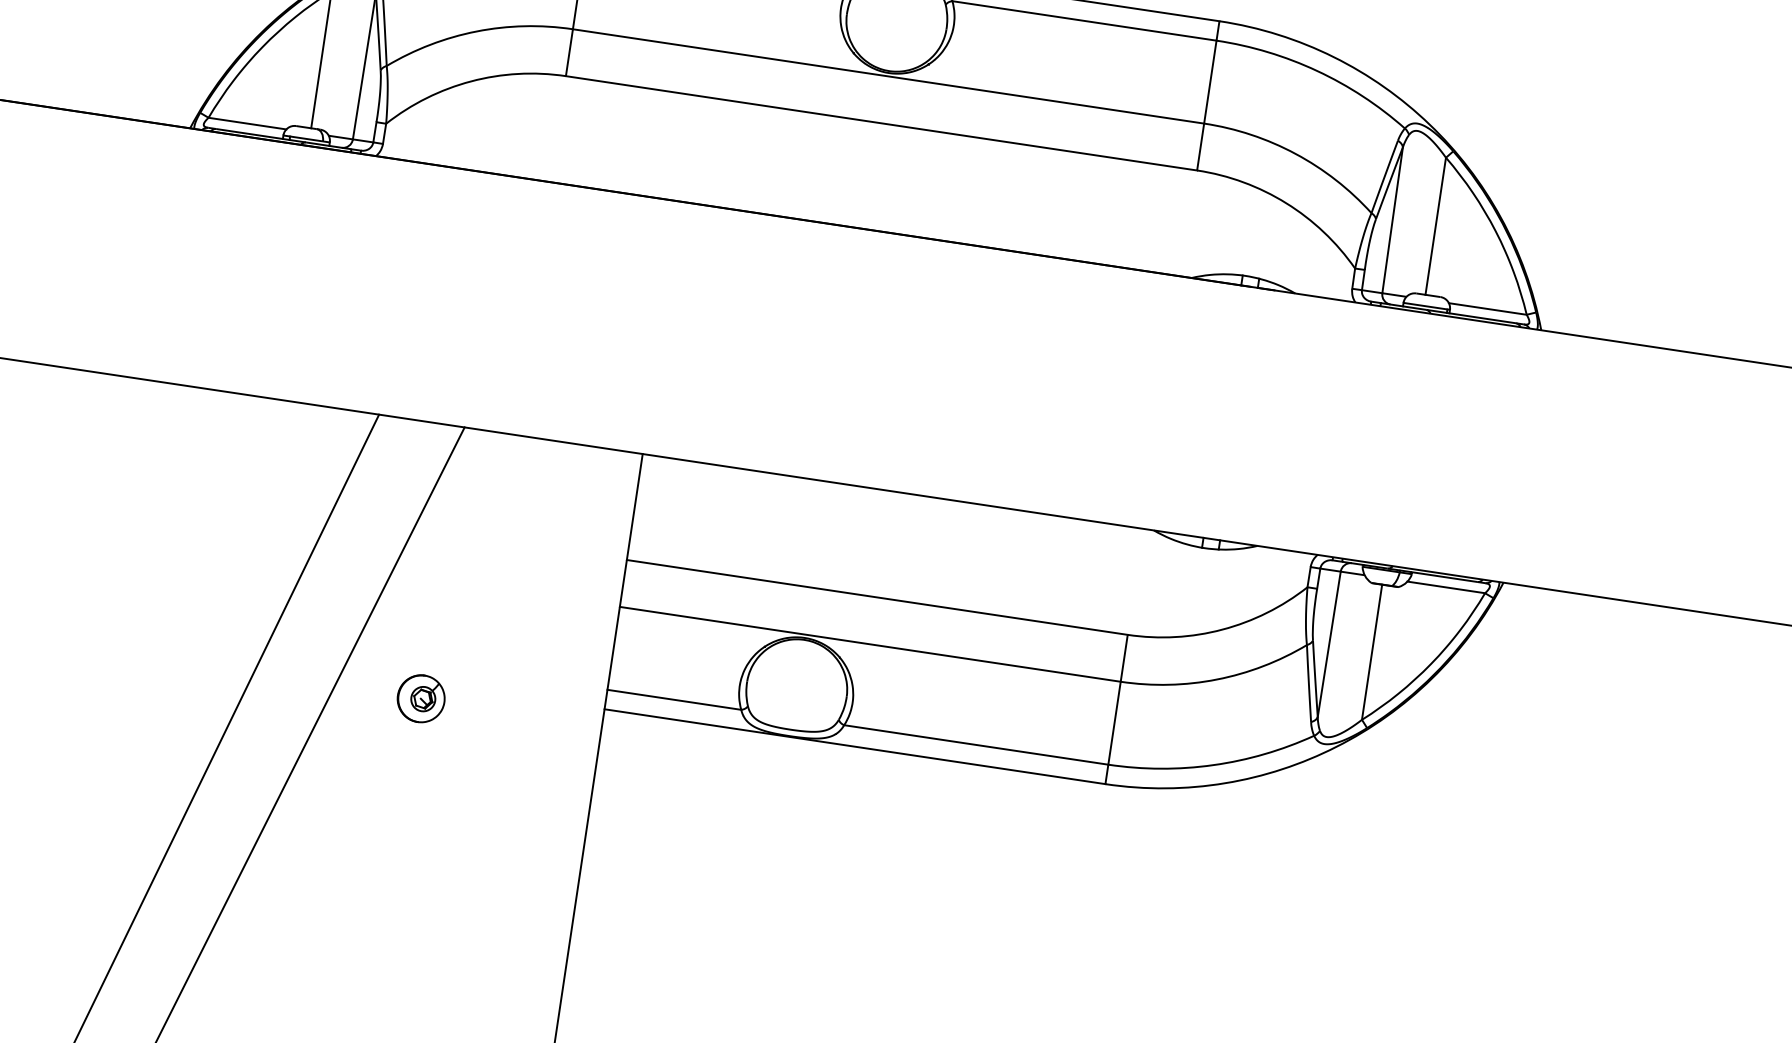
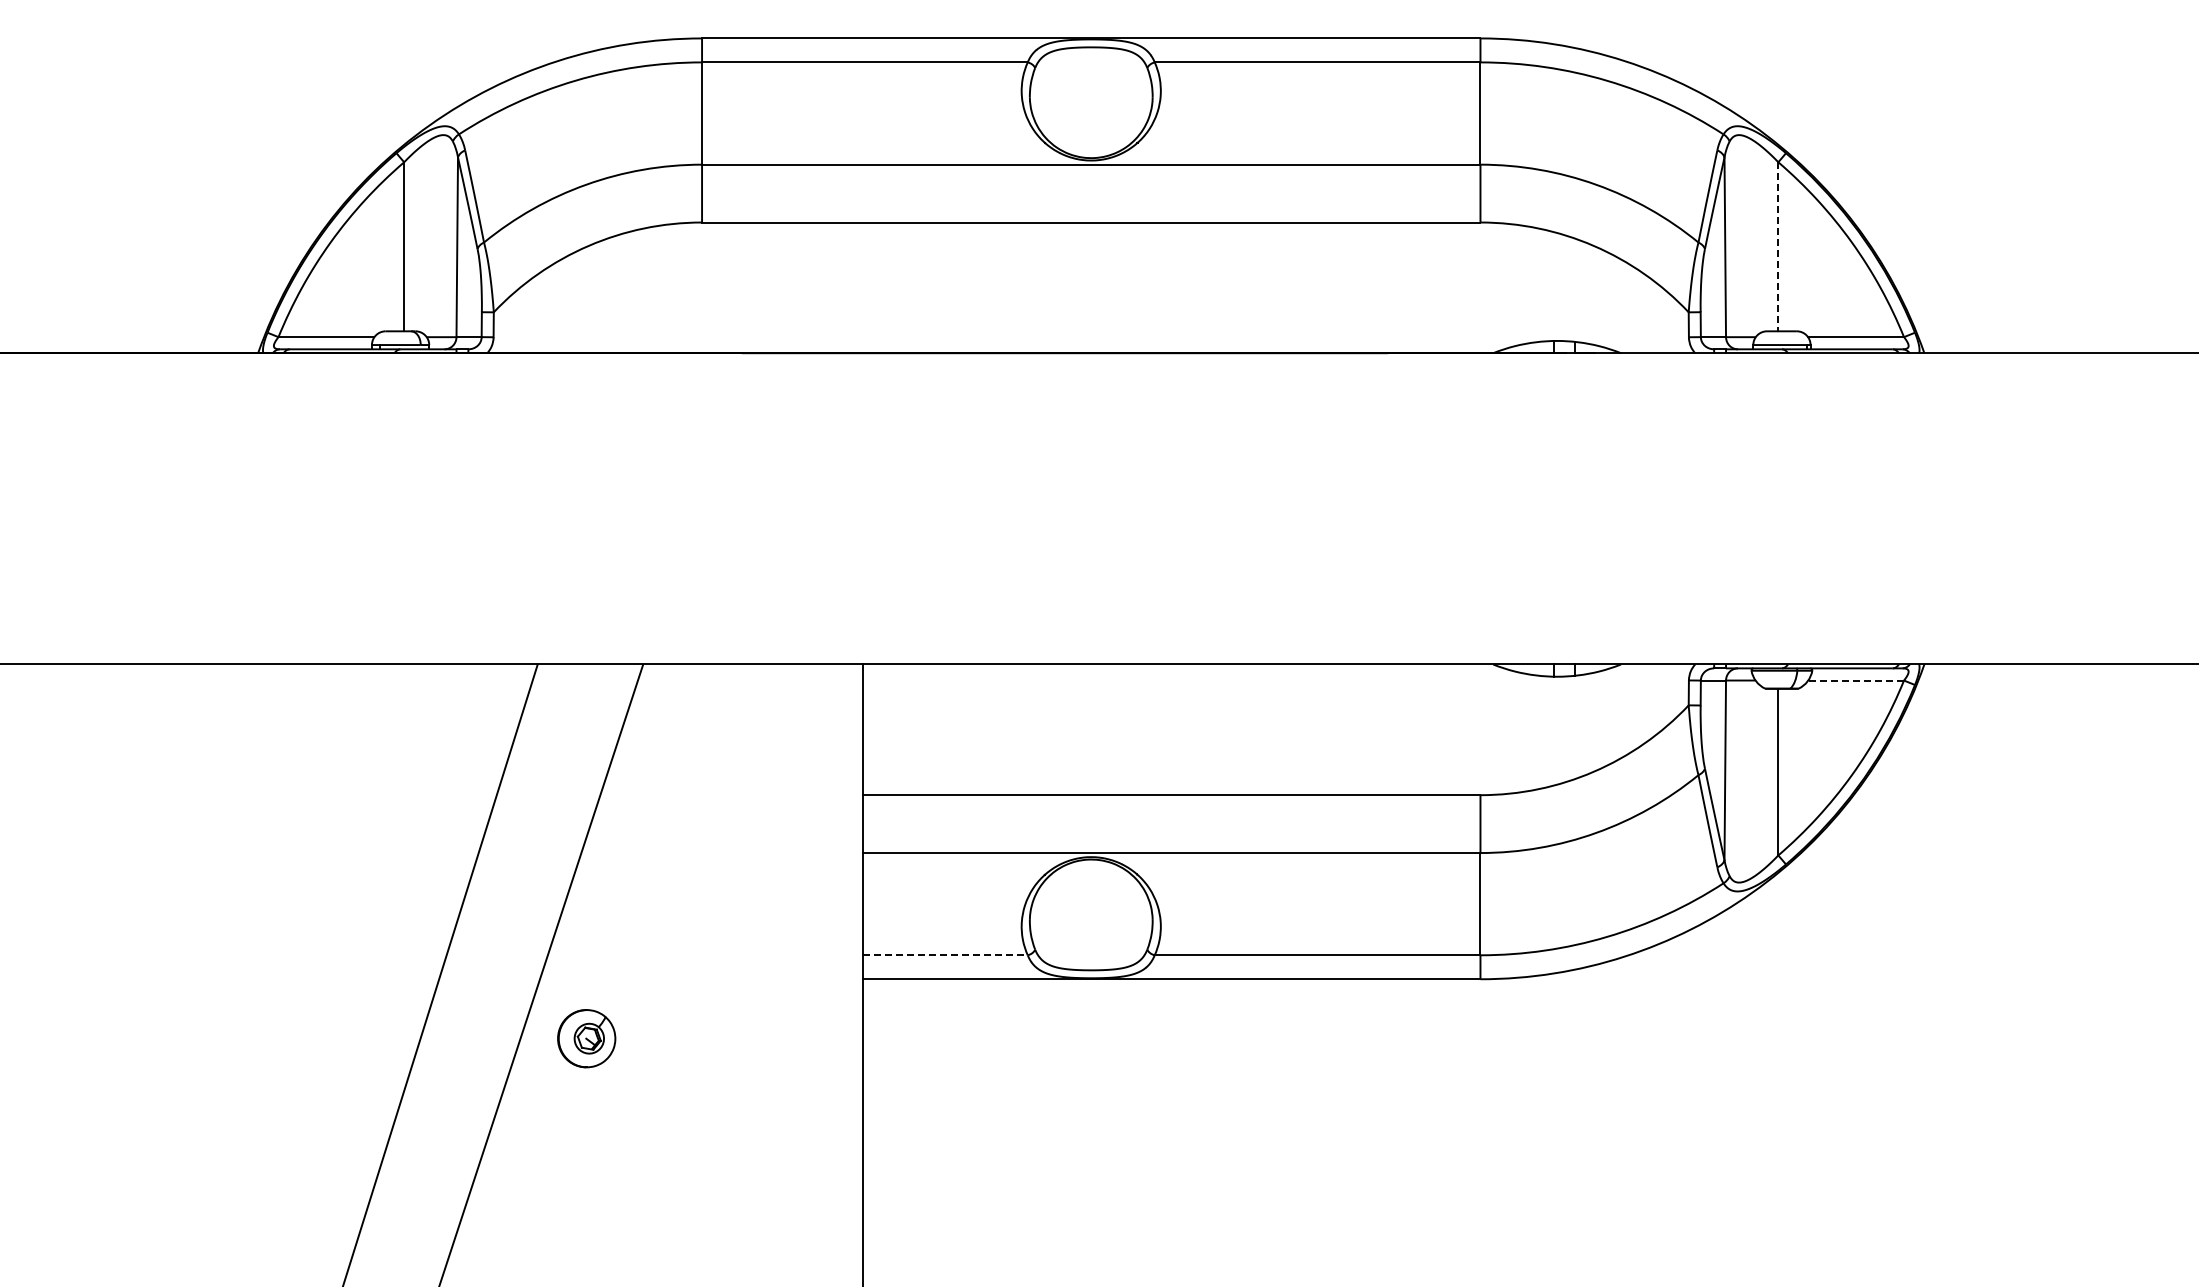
line: (1435, 226) -> (1778, 246), solid -> dashed
line: (1446, 587) -> (1856, 680), solid -> dashed
part: (421, 698) -> (586, 1038), moved
line: (674, 700) -> (945, 955), solid -> dashed

